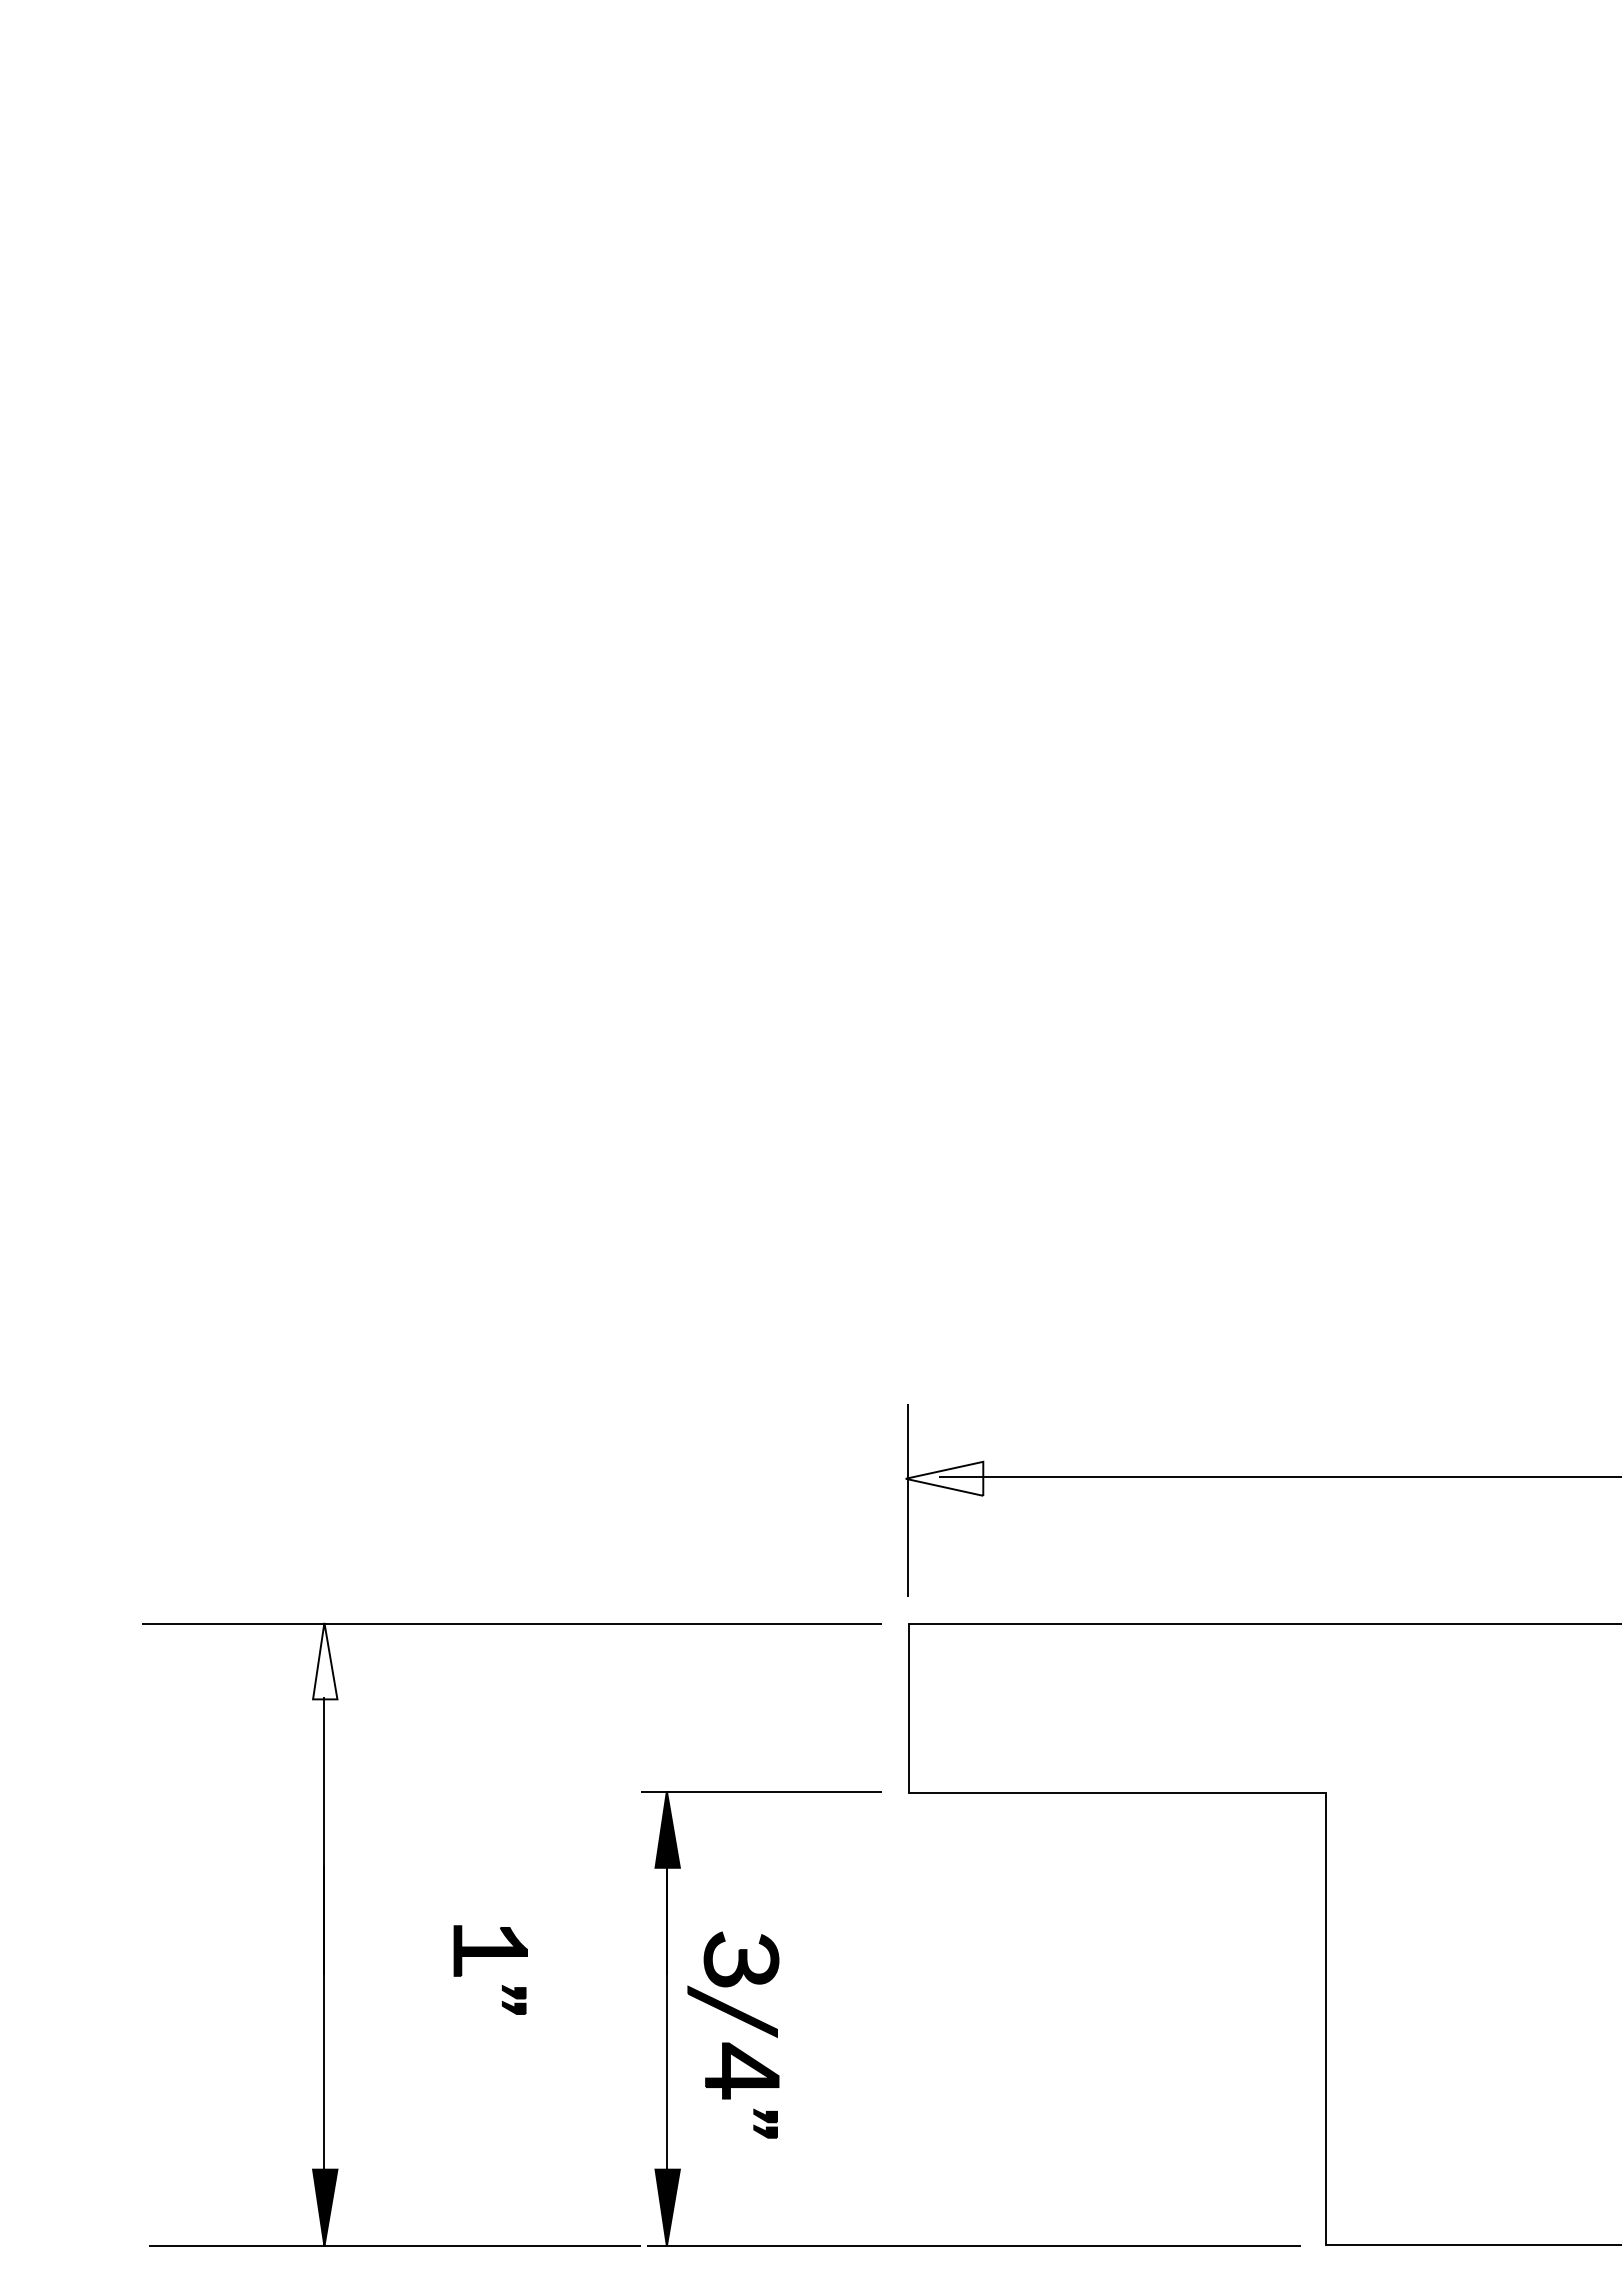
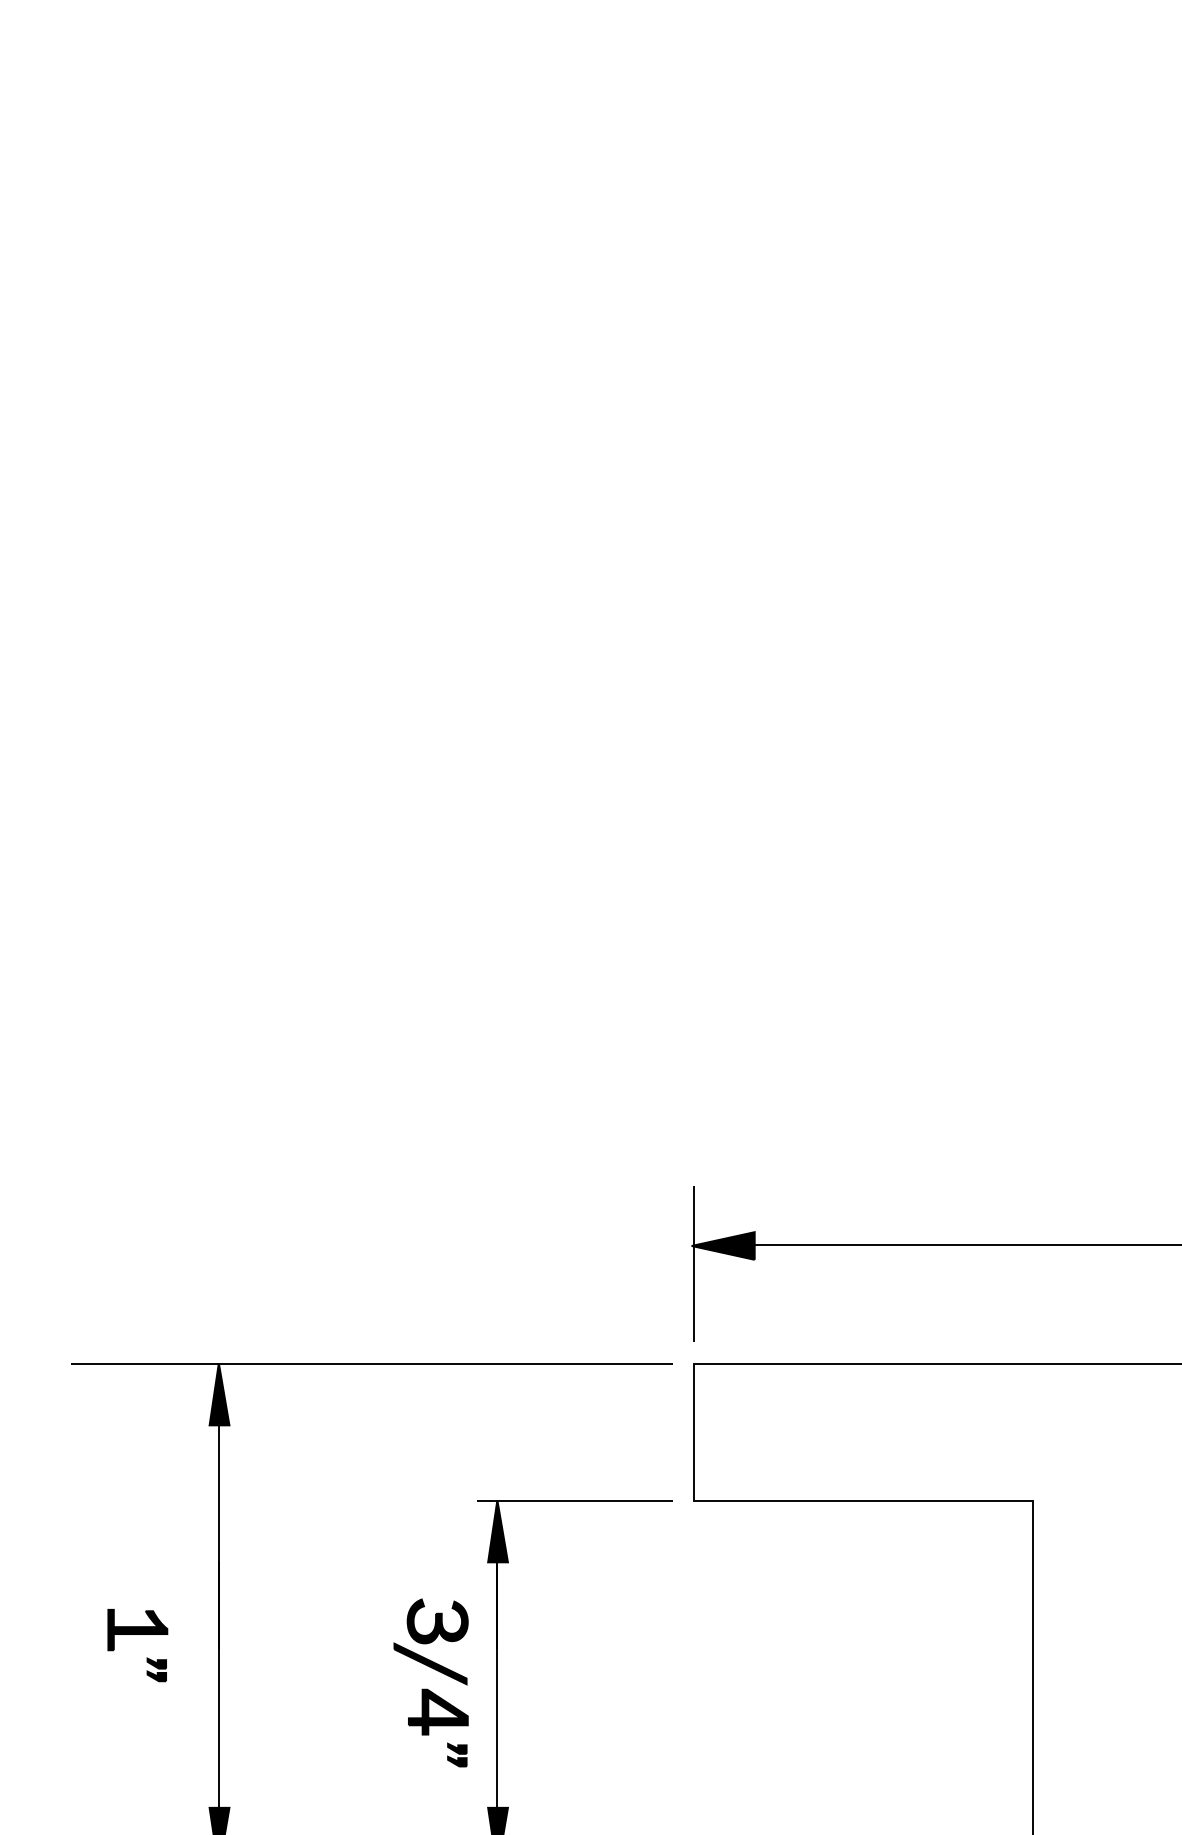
fill: (944, 1478) -> (723, 1245), added
fill: (325, 1660) -> (219, 1393), added
part: (490, 1956) -> (137, 1634), moved
part: (729, 2042) -> (427, 1688), moved

